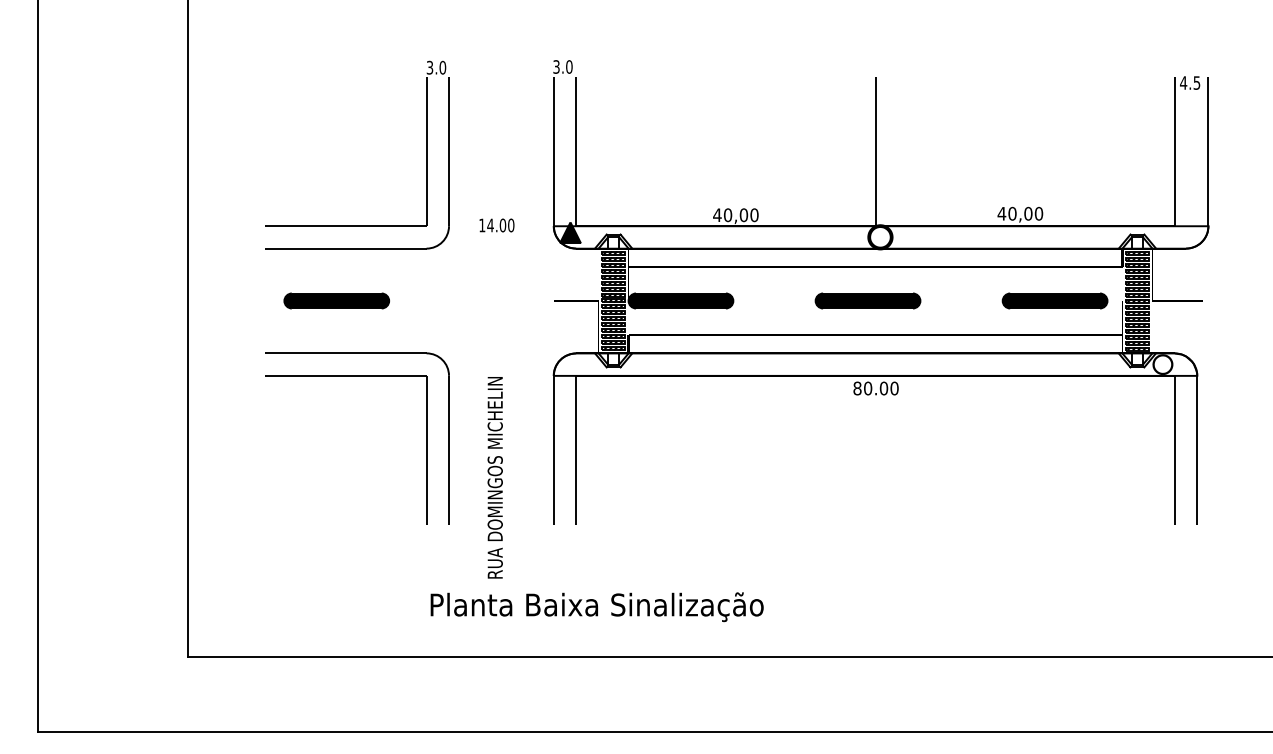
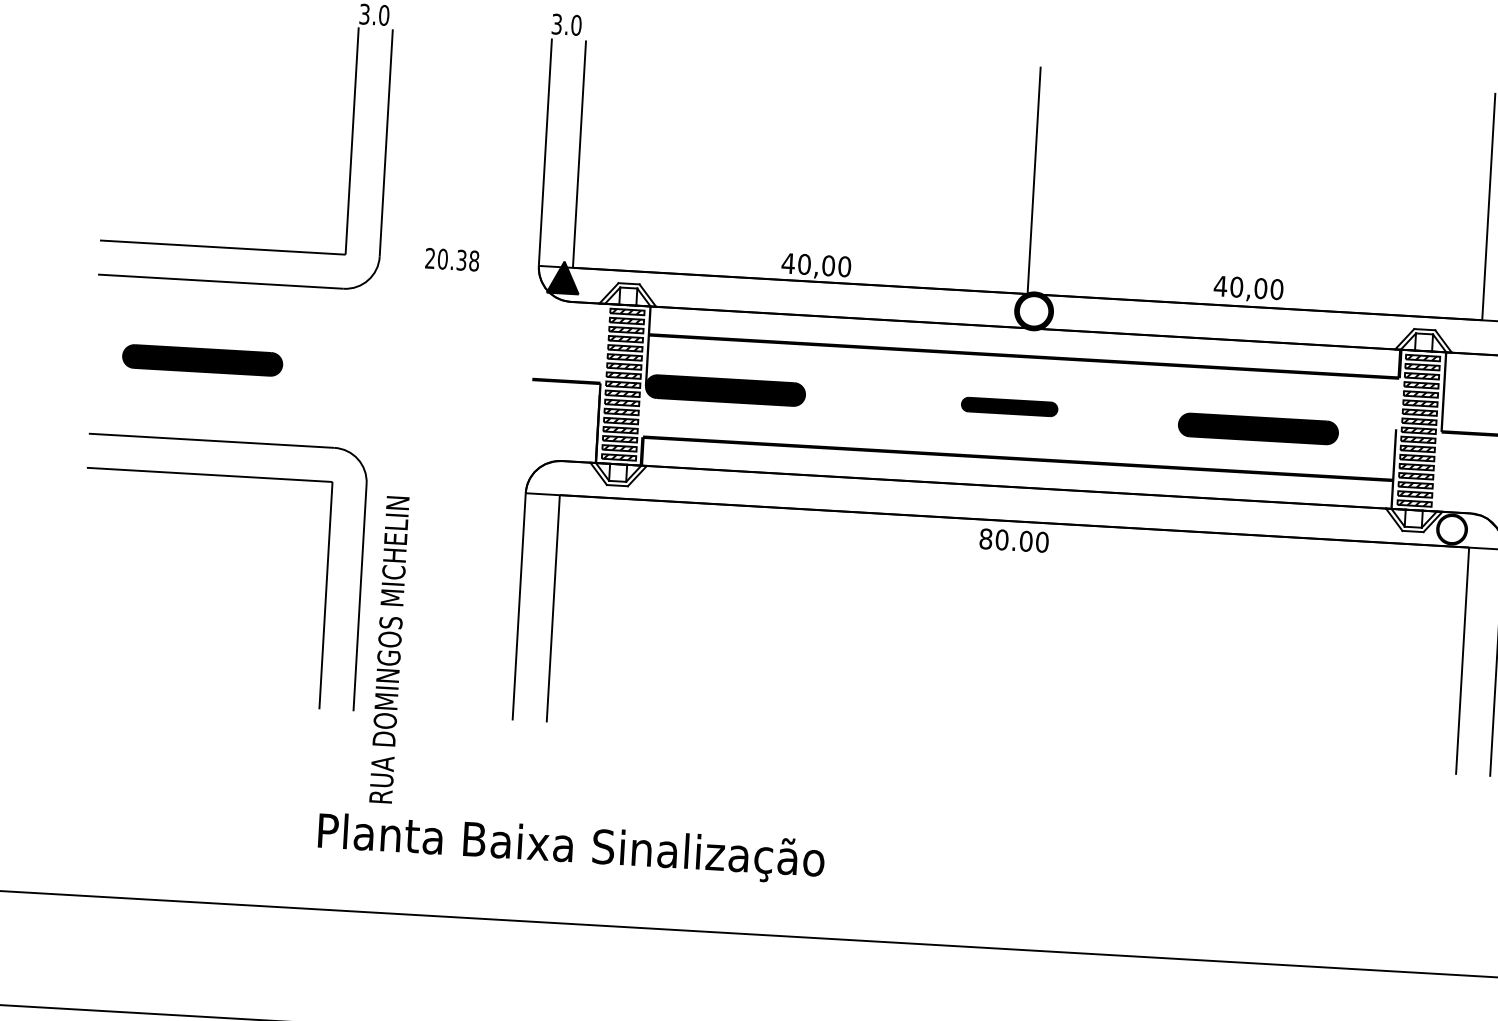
text: (496, 225) -> (451, 259), 14.00 -> 20.38
part: (867, 300) -> (1008, 406), size x0.6
part: (1054, 300) -> (1257, 428), moved
text: (494, 477) -> (388, 649), moved

